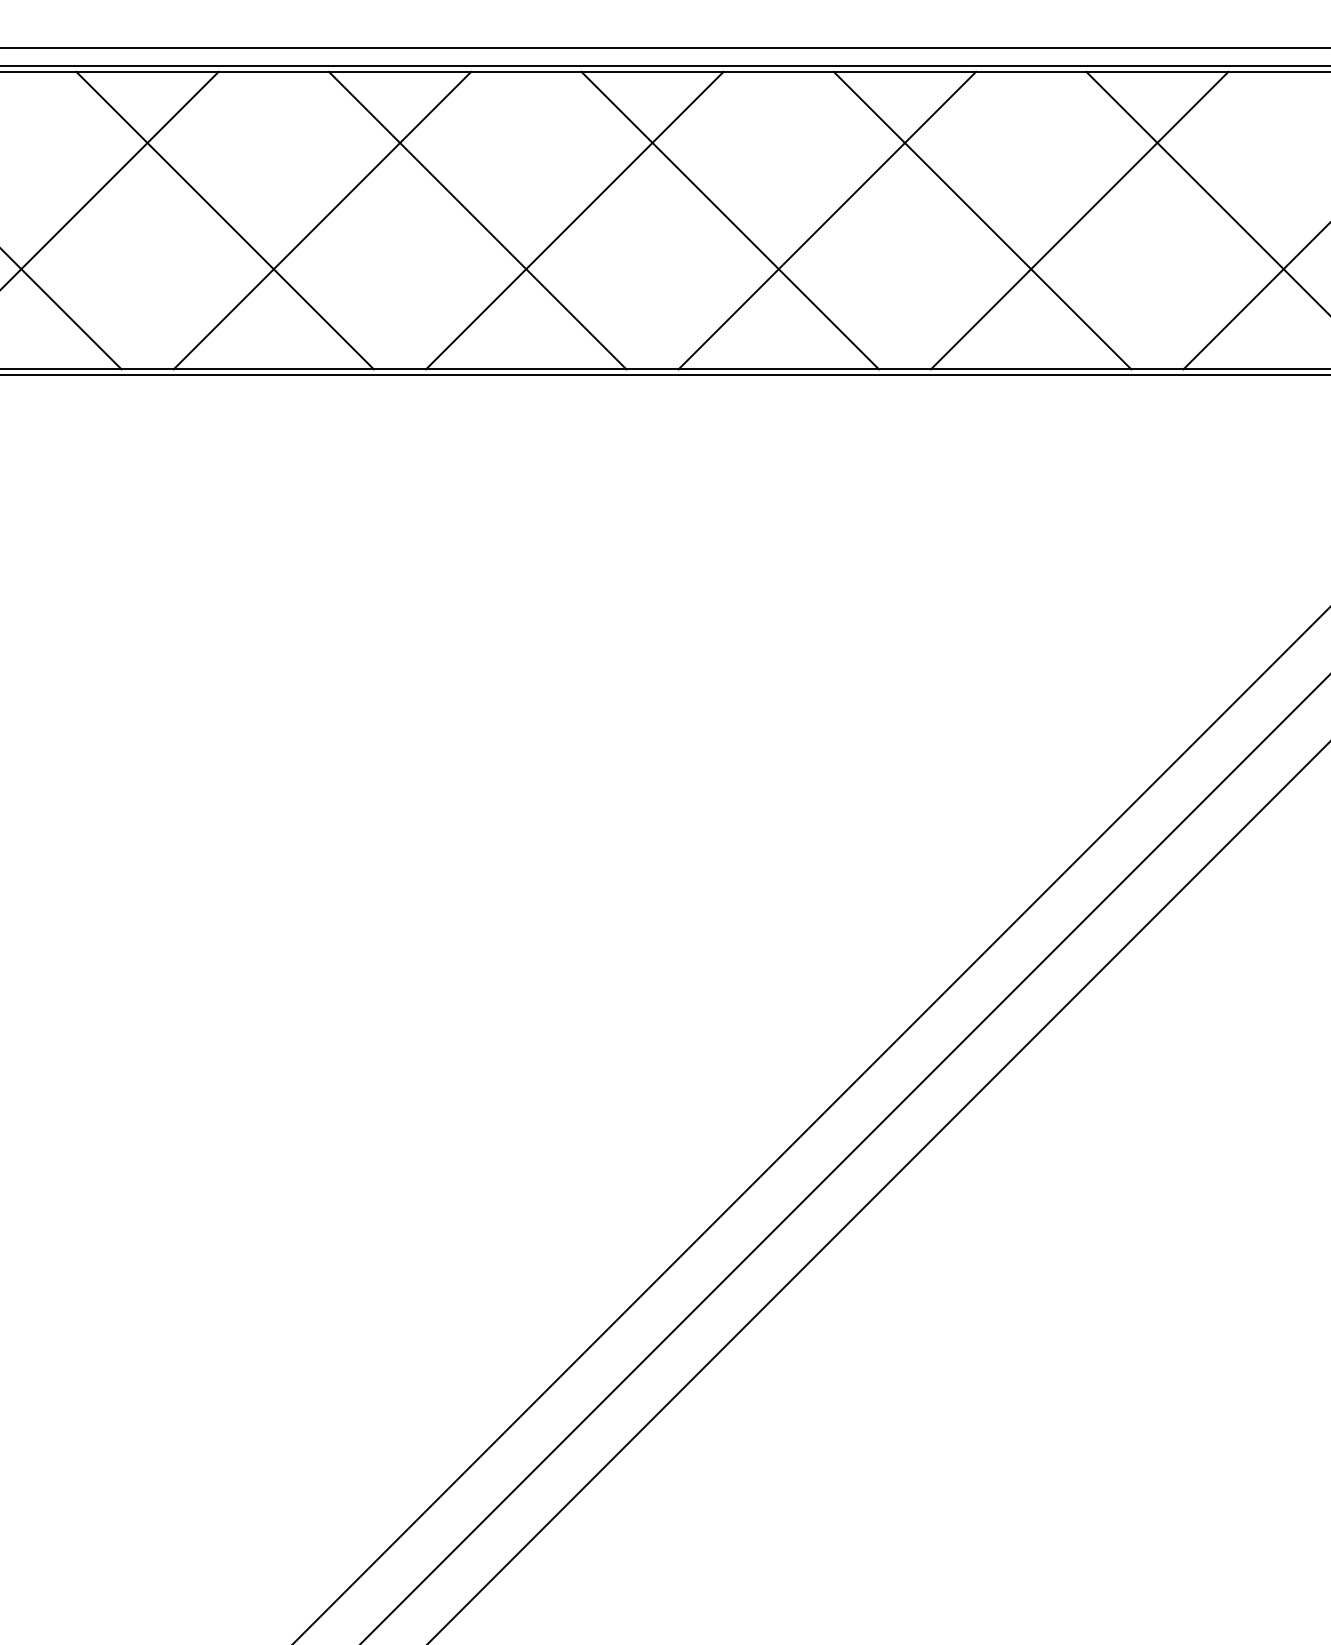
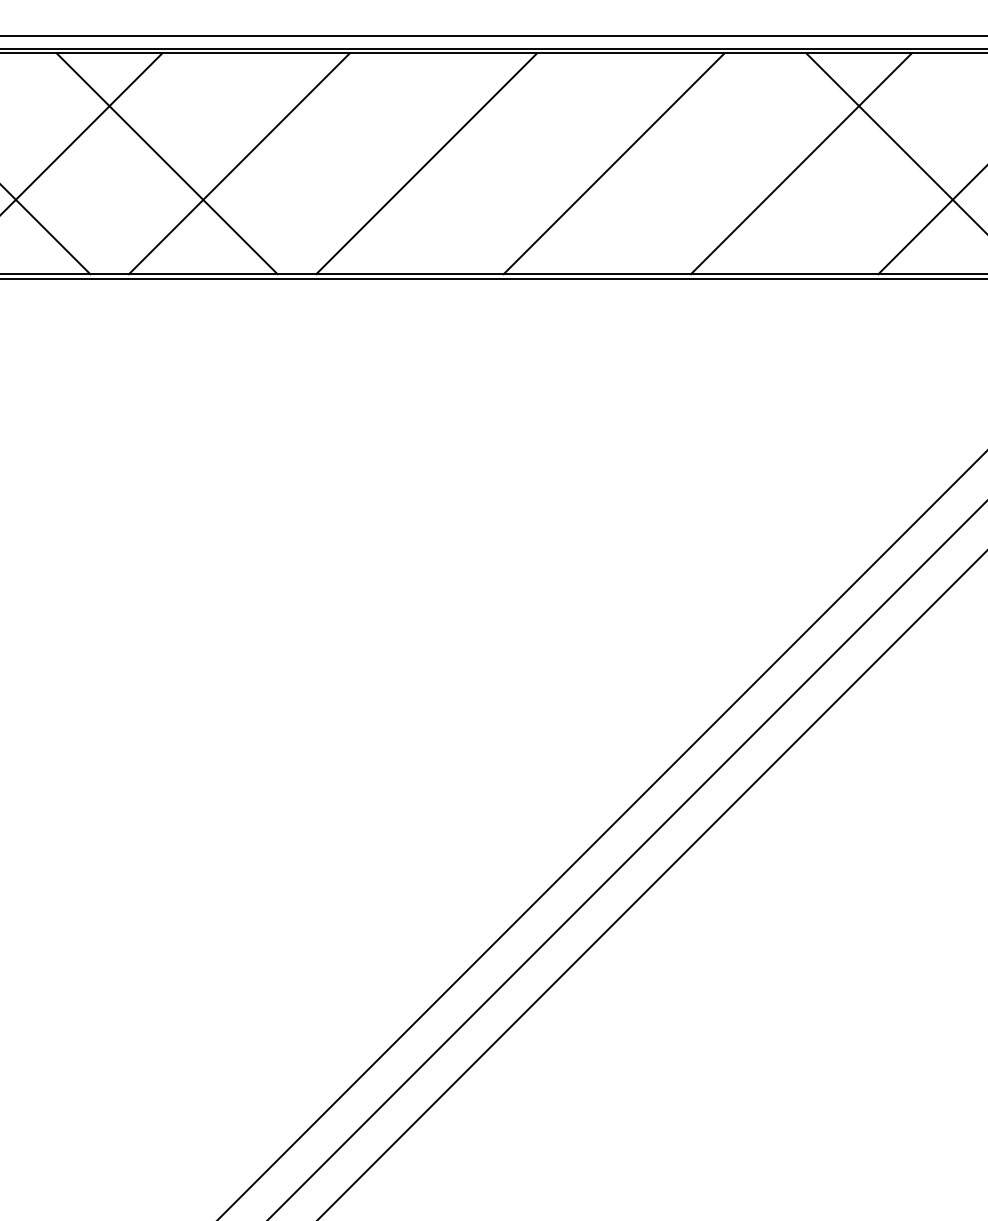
line: (477, 220) -> (354, 163), removed
line: (730, 220) -> (542, 163), removed
line: (982, 220) -> (729, 163), removed

